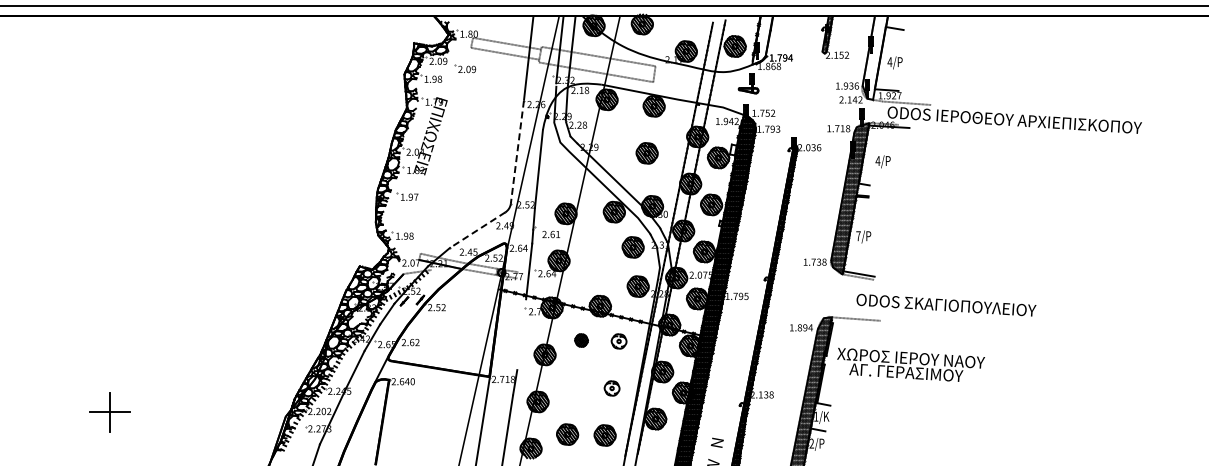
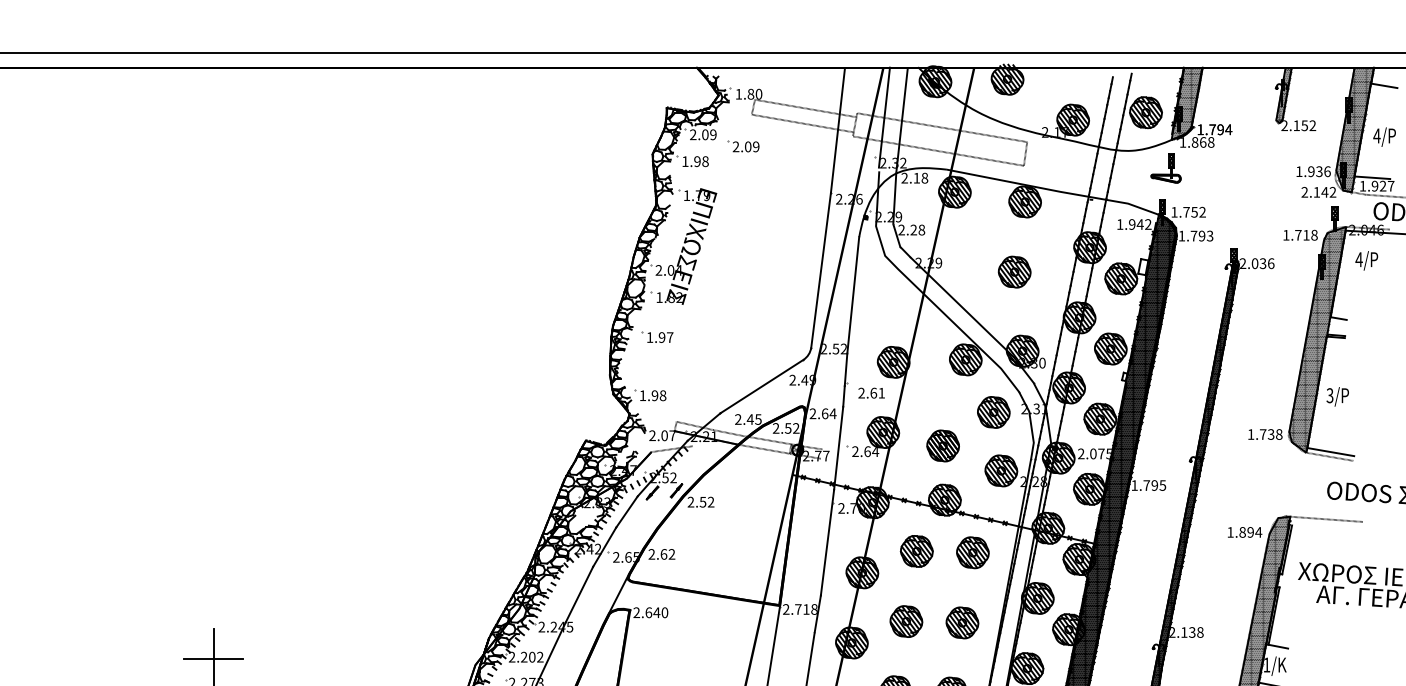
hatch: (762, 40) -> (1186, 103), added
hatch: (875, 58) -> (1355, 130), added
line: (517, 152) -> (821, 270), dashed -> solid
text: (882, 161) -> (1365, 260), moved
line: (477, 230) -> (761, 387), dashed -> solid
text: (858, 236) -> (1330, 396), 7/P -> 3/P
part: (598, 269) -> (942, 445), added
line: (521, 334) -> (827, 542), added
part: (581, 340) -> (916, 551), size x1.67
part: (618, 341) -> (971, 552), size x1.43
part: (574, 387) -> (906, 621), added
part: (611, 388) -> (961, 622), size x1.43

